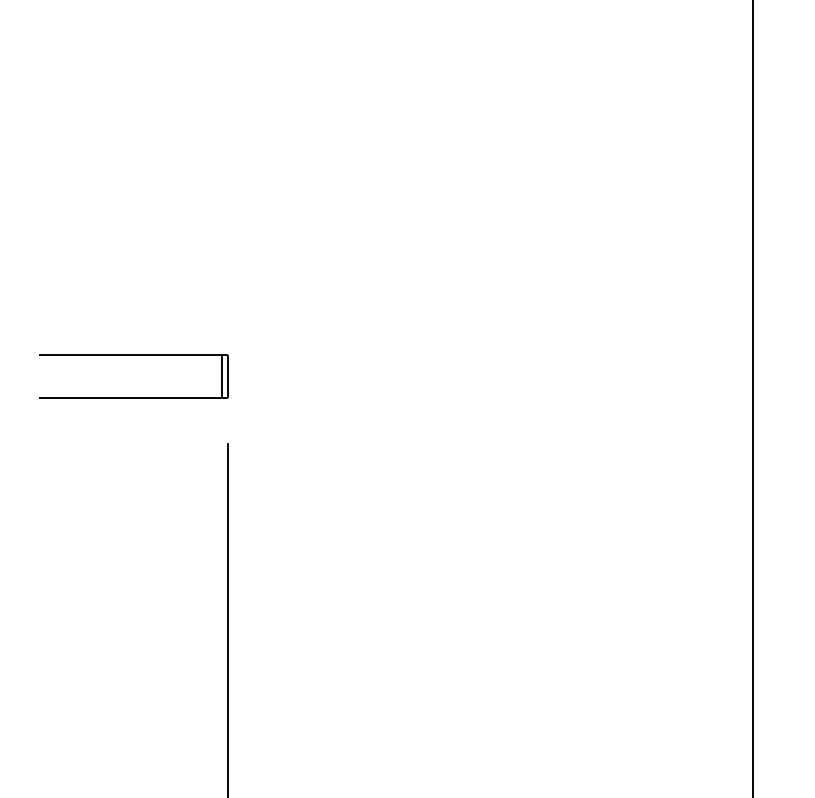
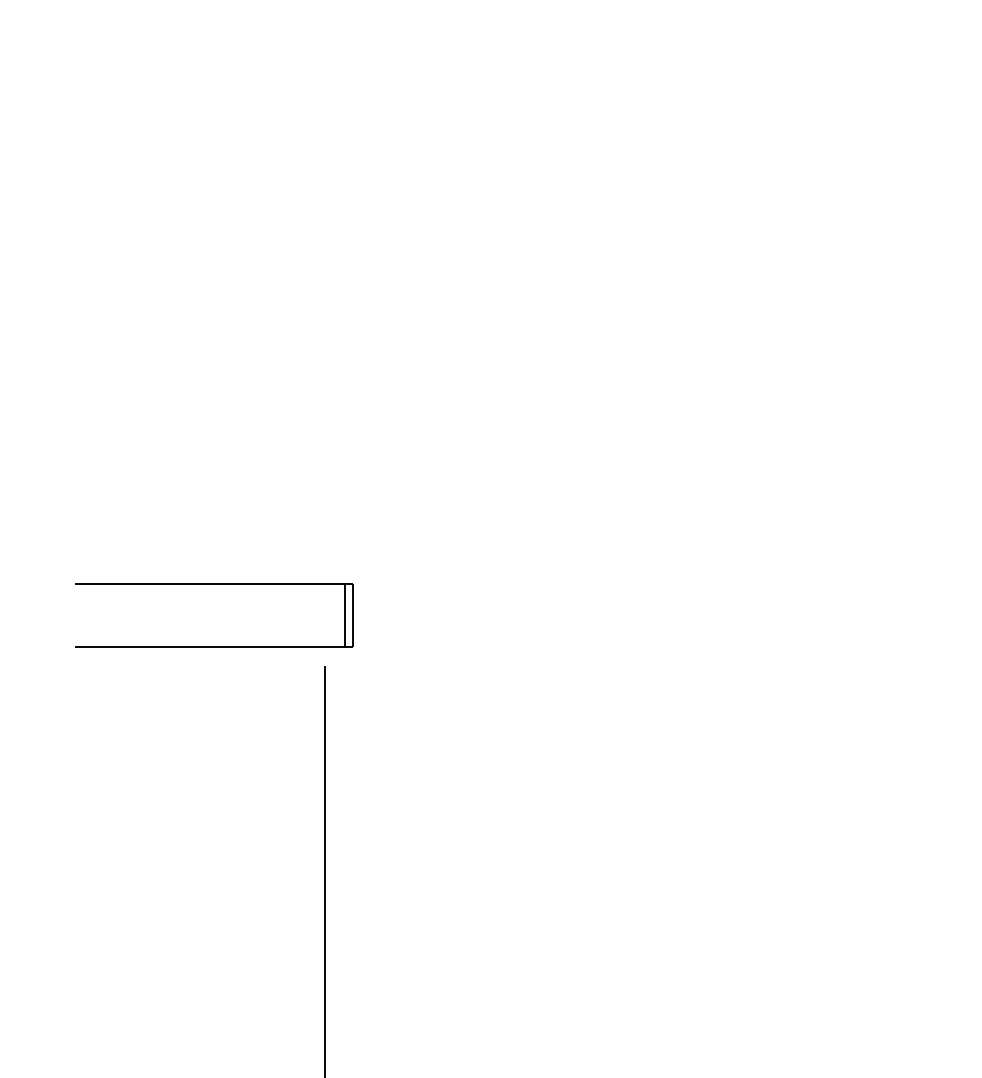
part: (133, 355) -> (214, 584), moved

